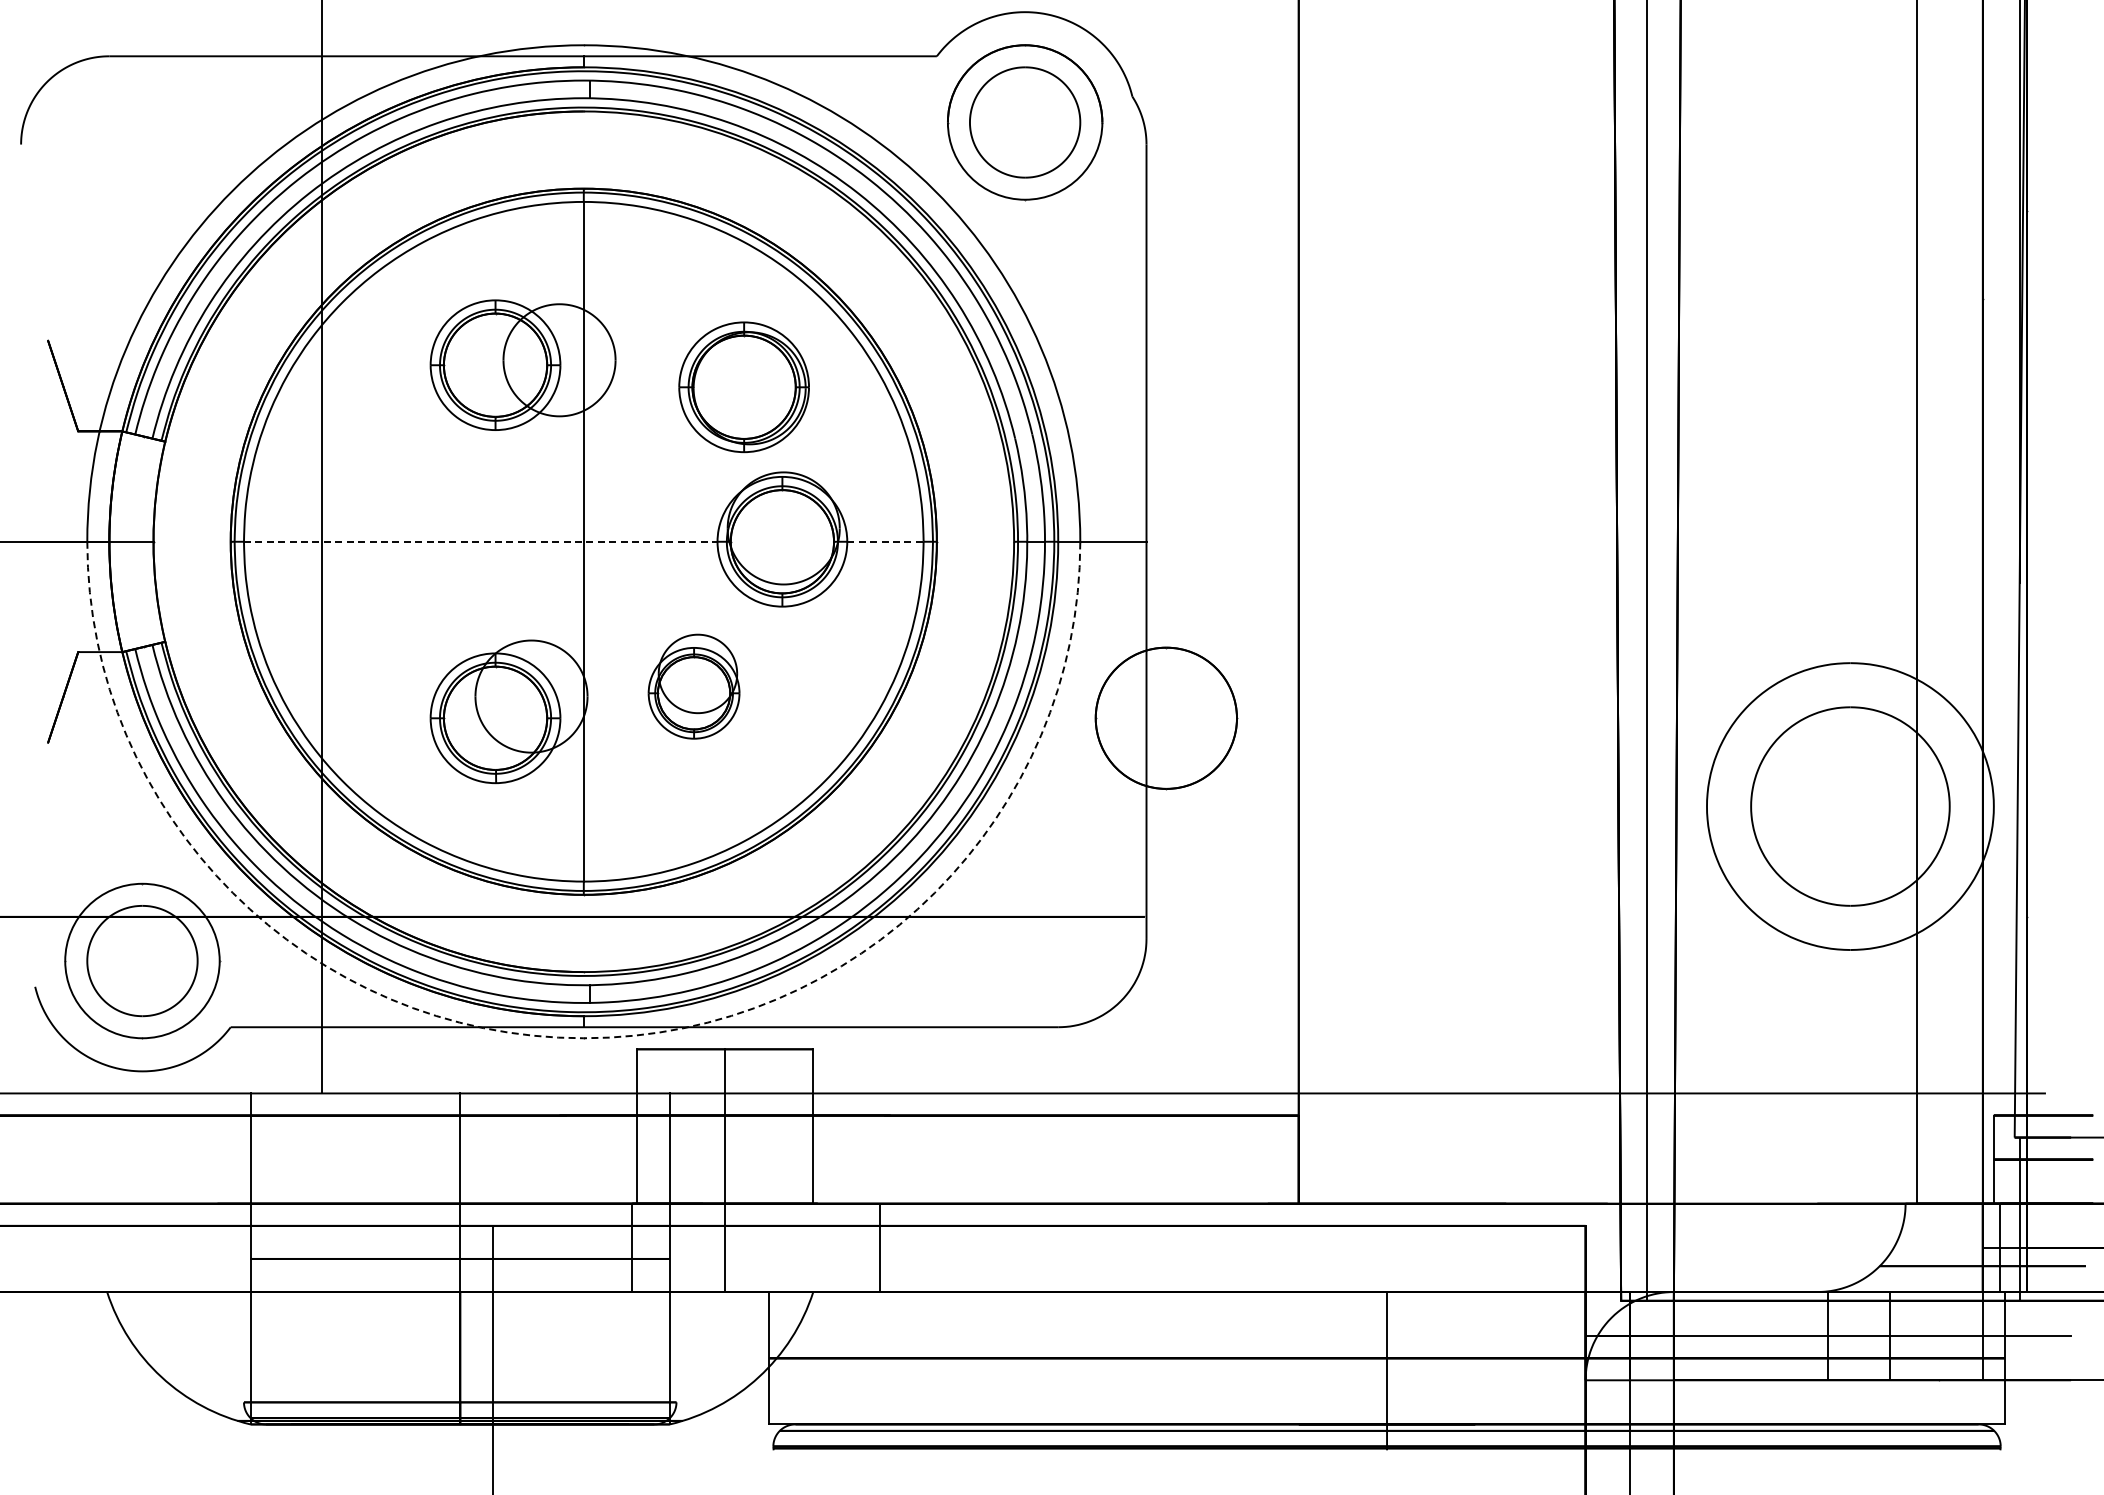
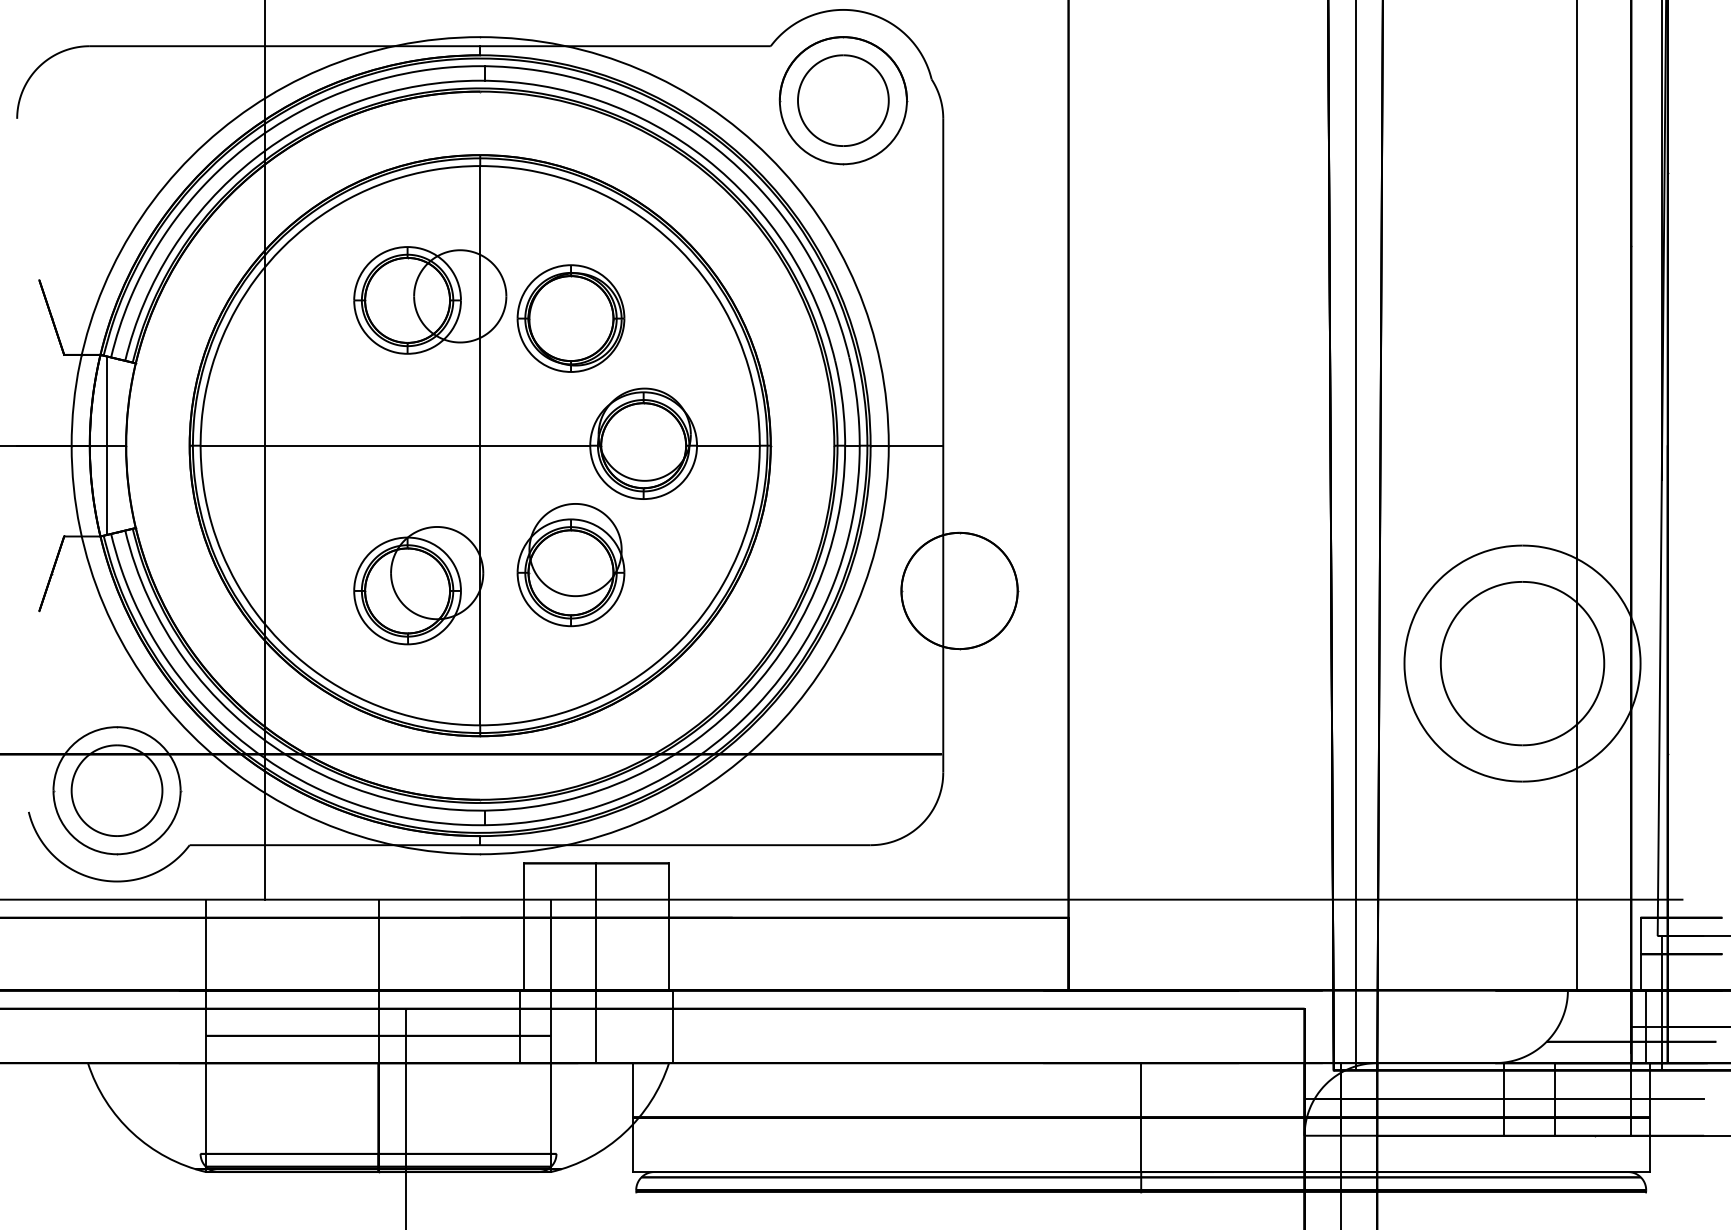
part: (743, 387) -> (570, 318), moved
line: (130, 541) -> (107, 445), added
line: (480, 541) -> (395, 445), dashed -> solid
line: (885, 541) -> (728, 445), dashed -> solid
part: (693, 686) -> (570, 564), size x1.43
arc: (583, 1038) -> (479, 854), dashed -> solid
line: (879, 1247) -> (672, 1026), moved

